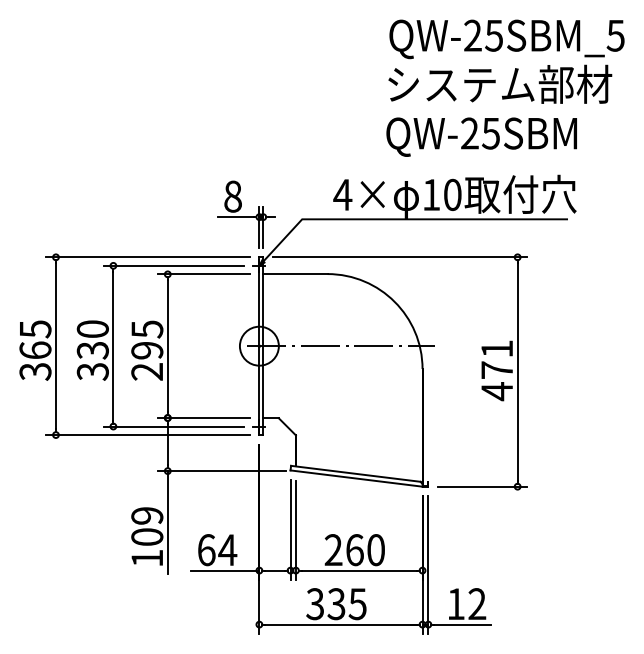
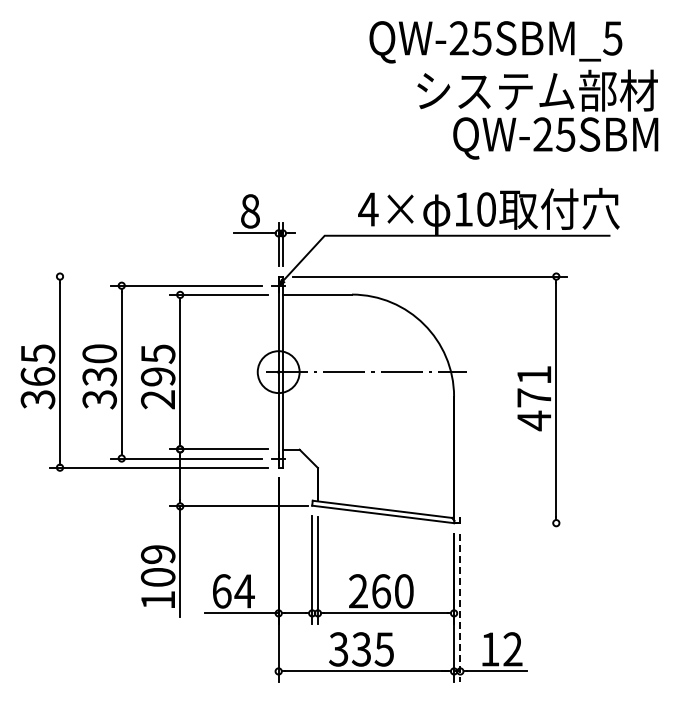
text: (506, 39) -> (495, 42), moved
text: (481, 137) -> (555, 138), moved
line: (147, 257) -> (158, 276), removed
line: (482, 486) -> (518, 523), removed
line: (428, 566) -> (460, 608), solid -> dashed

